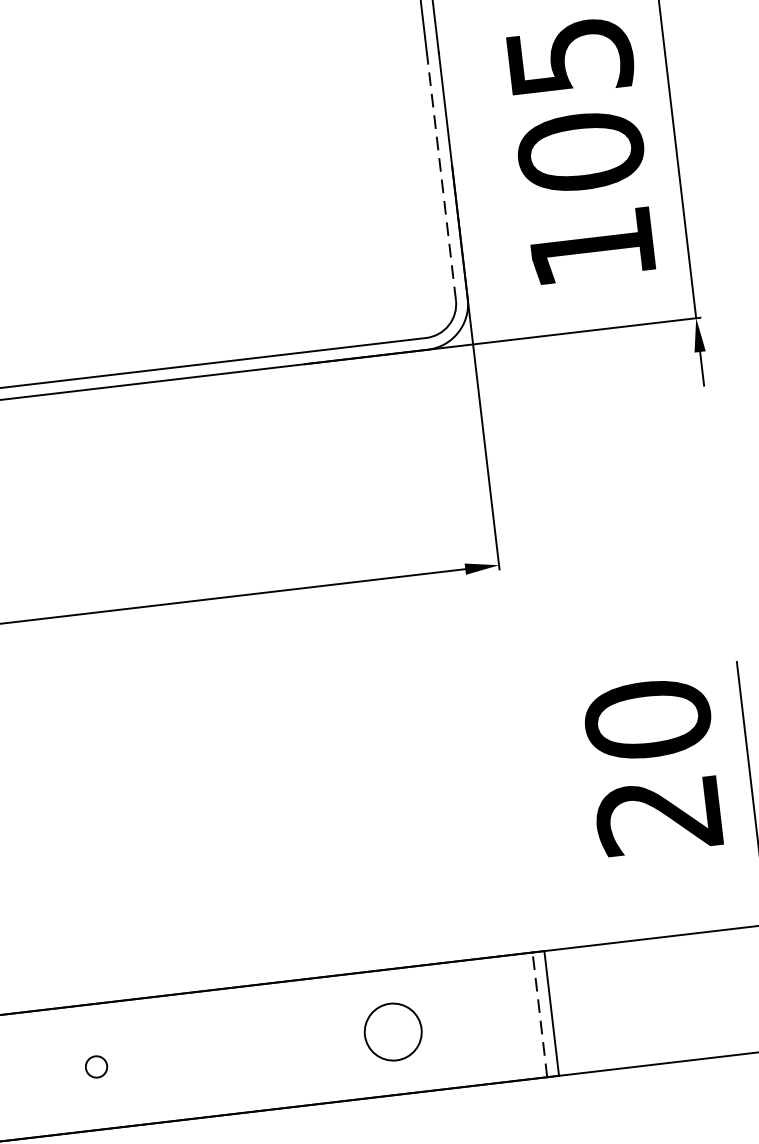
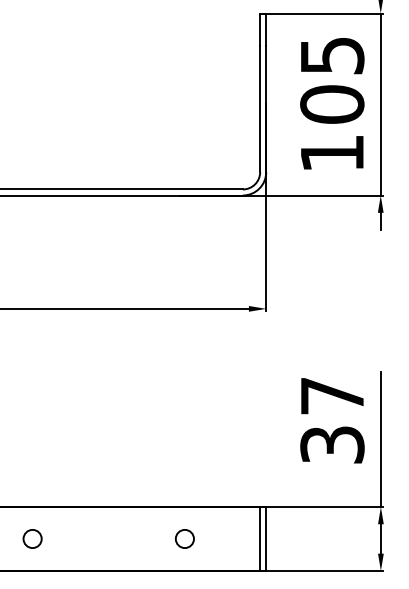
line: (442, 176) -> (260, 108), dashed -> solid
text: (653, 765) -> (332, 419), 20 -> 37
line: (540, 1013) -> (260, 538), dashed -> solid
circle: (392, 1031) -> (184, 538), size x0.62
circle: (96, 1066) -> (32, 538), size x1.67

